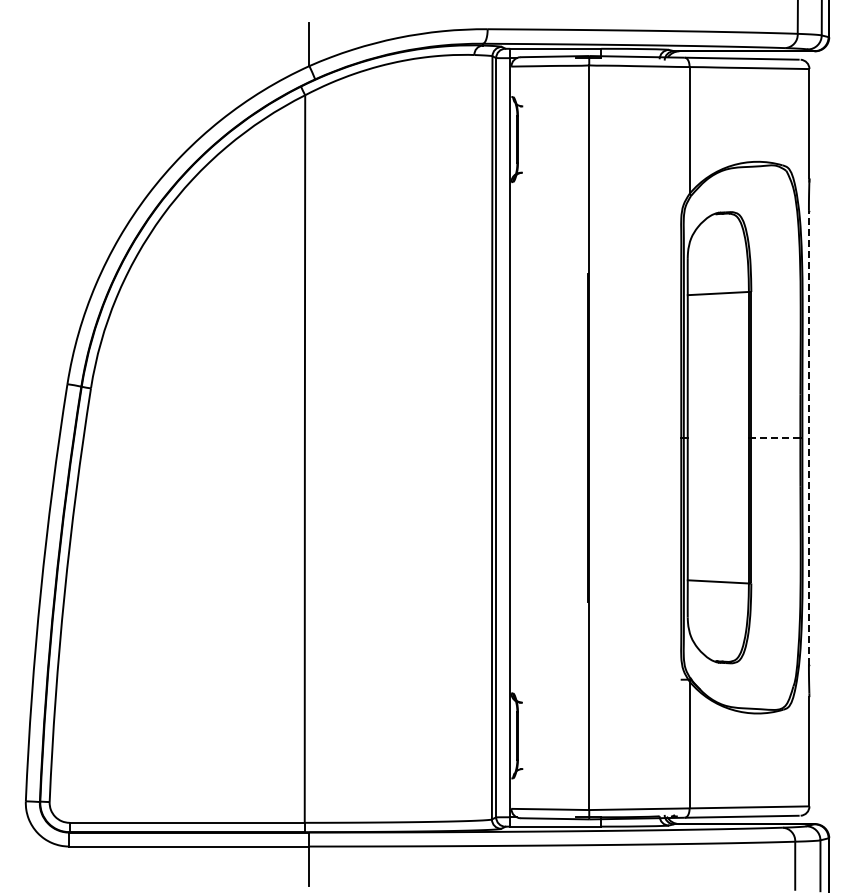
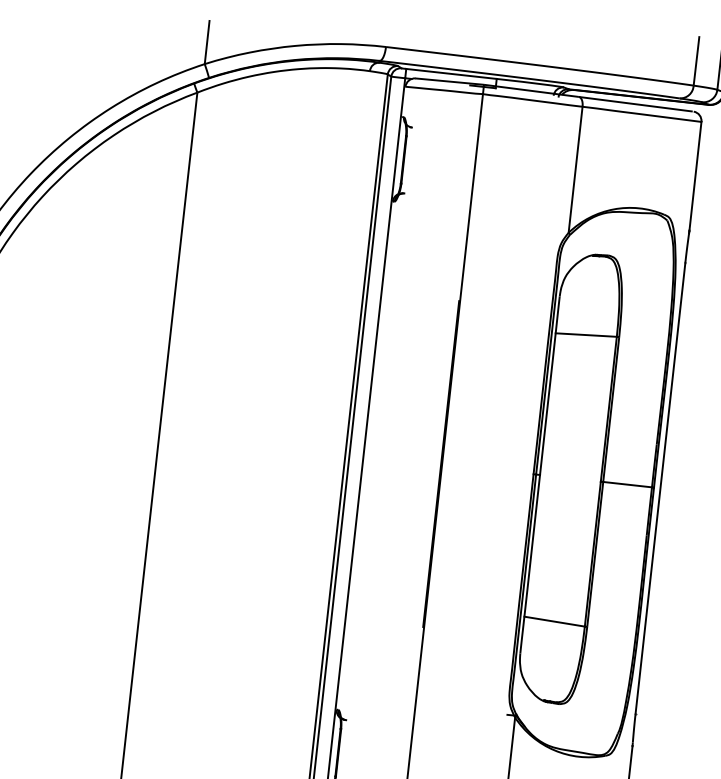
line: (775, 437) -> (627, 484), dashed -> solid
line: (808, 437) -> (660, 488), dashed -> solid

